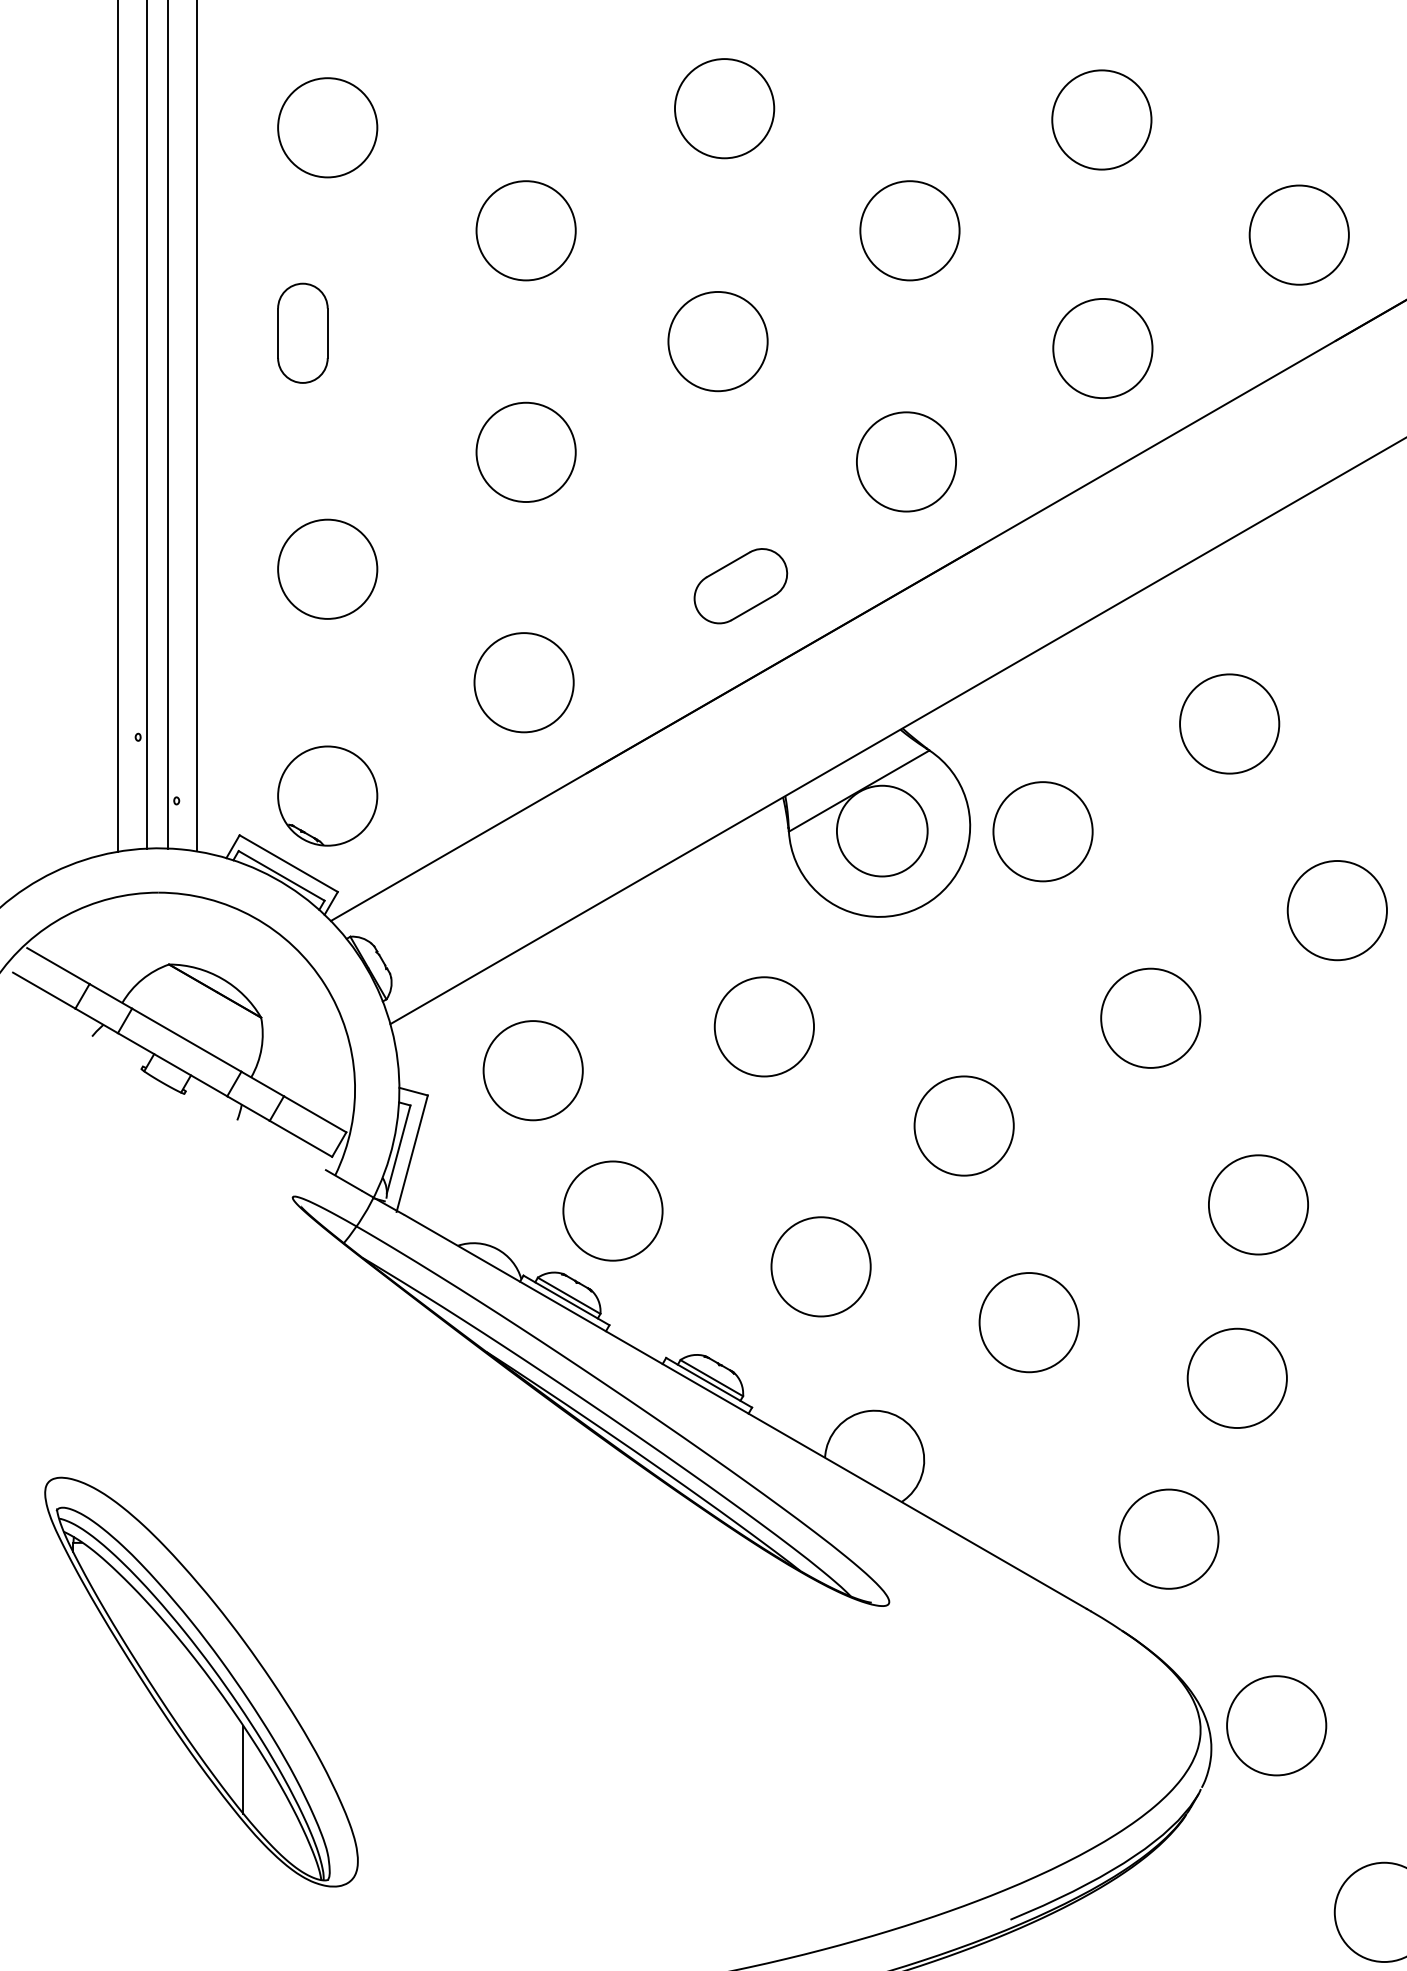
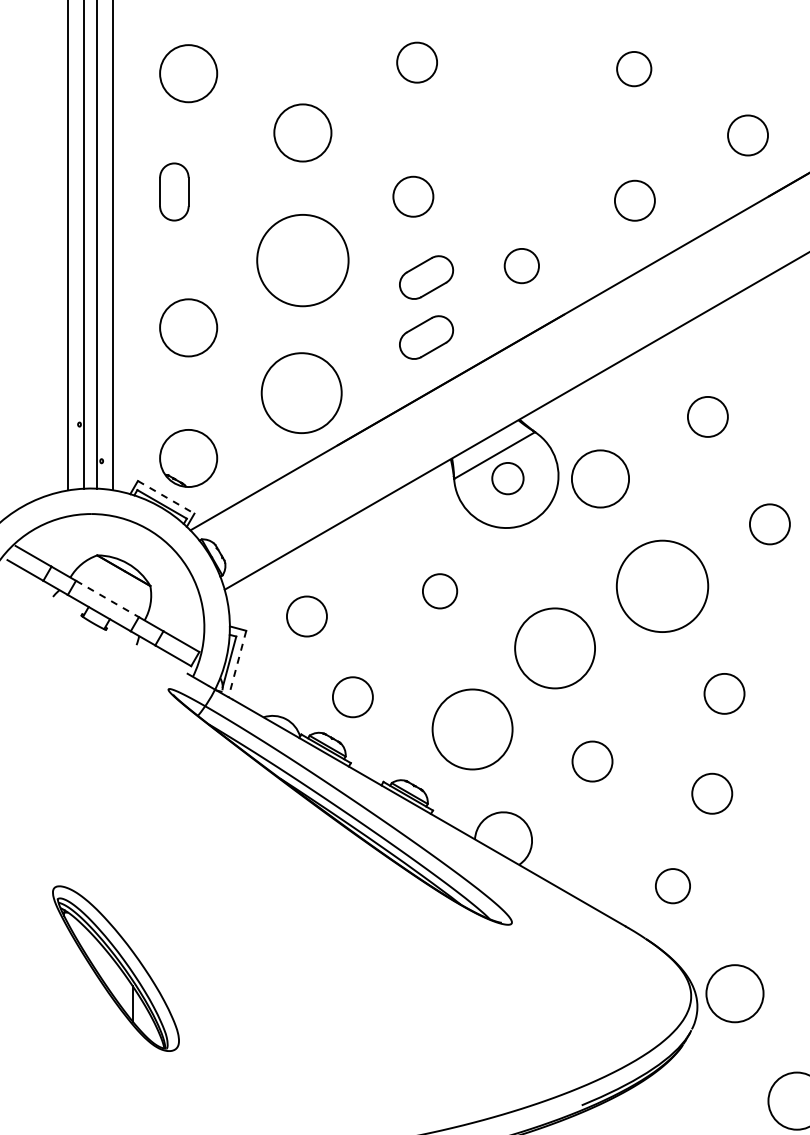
circle: (723, 108) -> (416, 62), size x0.7
circle: (1100, 118) -> (633, 68), size x0.6
circle: (909, 229) -> (523, 132), removed
circle: (1298, 235) -> (747, 135), size x0.7
circle: (716, 341) -> (412, 196), size x0.7
circle: (1102, 348) -> (634, 200), size x0.7
circle: (525, 452) -> (302, 260), size x1.6
circle: (905, 460) -> (521, 265), size x0.6
part: (740, 481) -> (426, 277), added
circle: (523, 681) -> (301, 392), size x1.4
circle: (1228, 723) -> (707, 416), size x0.7
circle: (881, 830) -> (507, 478), size x0.6
line: (289, 863) -> (166, 497), solid -> dashed
circle: (1336, 909) -> (769, 523), size x0.7
circle: (1150, 1016) -> (662, 585), size x1.6
circle: (763, 1025) -> (439, 590), size x0.6
line: (186, 1041) -> (107, 599), solid -> dashed
circle: (532, 1070) -> (306, 616), size x0.7
circle: (963, 1124) -> (554, 647), size x1.4
line: (412, 1153) -> (237, 664), solid -> dashed
circle: (1258, 1204) -> (724, 693), size x0.7
circle: (612, 1209) -> (352, 696), size x0.7
circle: (820, 1266) -> (472, 729), size x1.4
circle: (1029, 1322) -> (592, 761), size x0.7
circle: (1235, 1378) -> (711, 793), size x0.7
circle: (1168, 1537) -> (672, 885), size x0.6
part: (200, 1681) -> (115, 968), size x0.7

